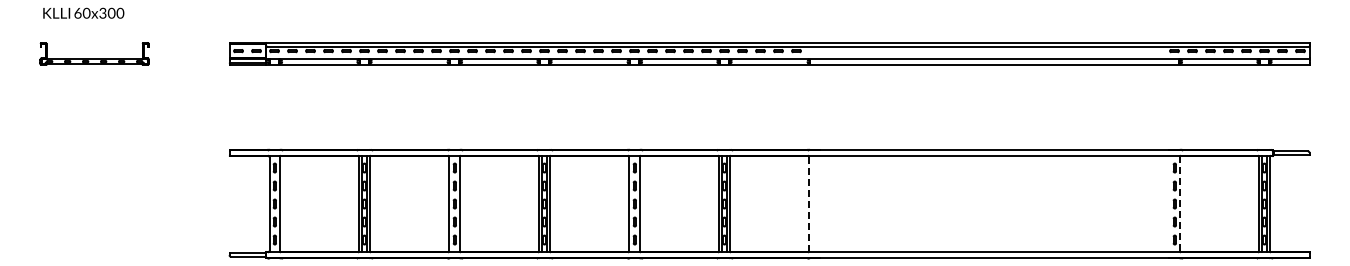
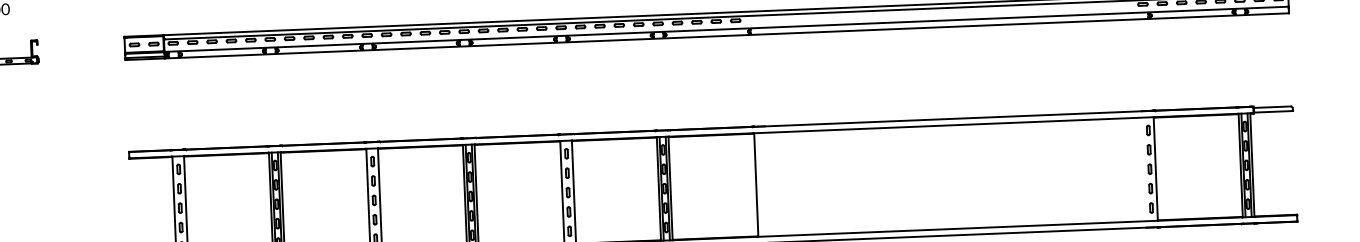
line: (809, 203) -> (756, 184), dashed -> solid
line: (1180, 204) -> (1156, 169), dashed -> solid

